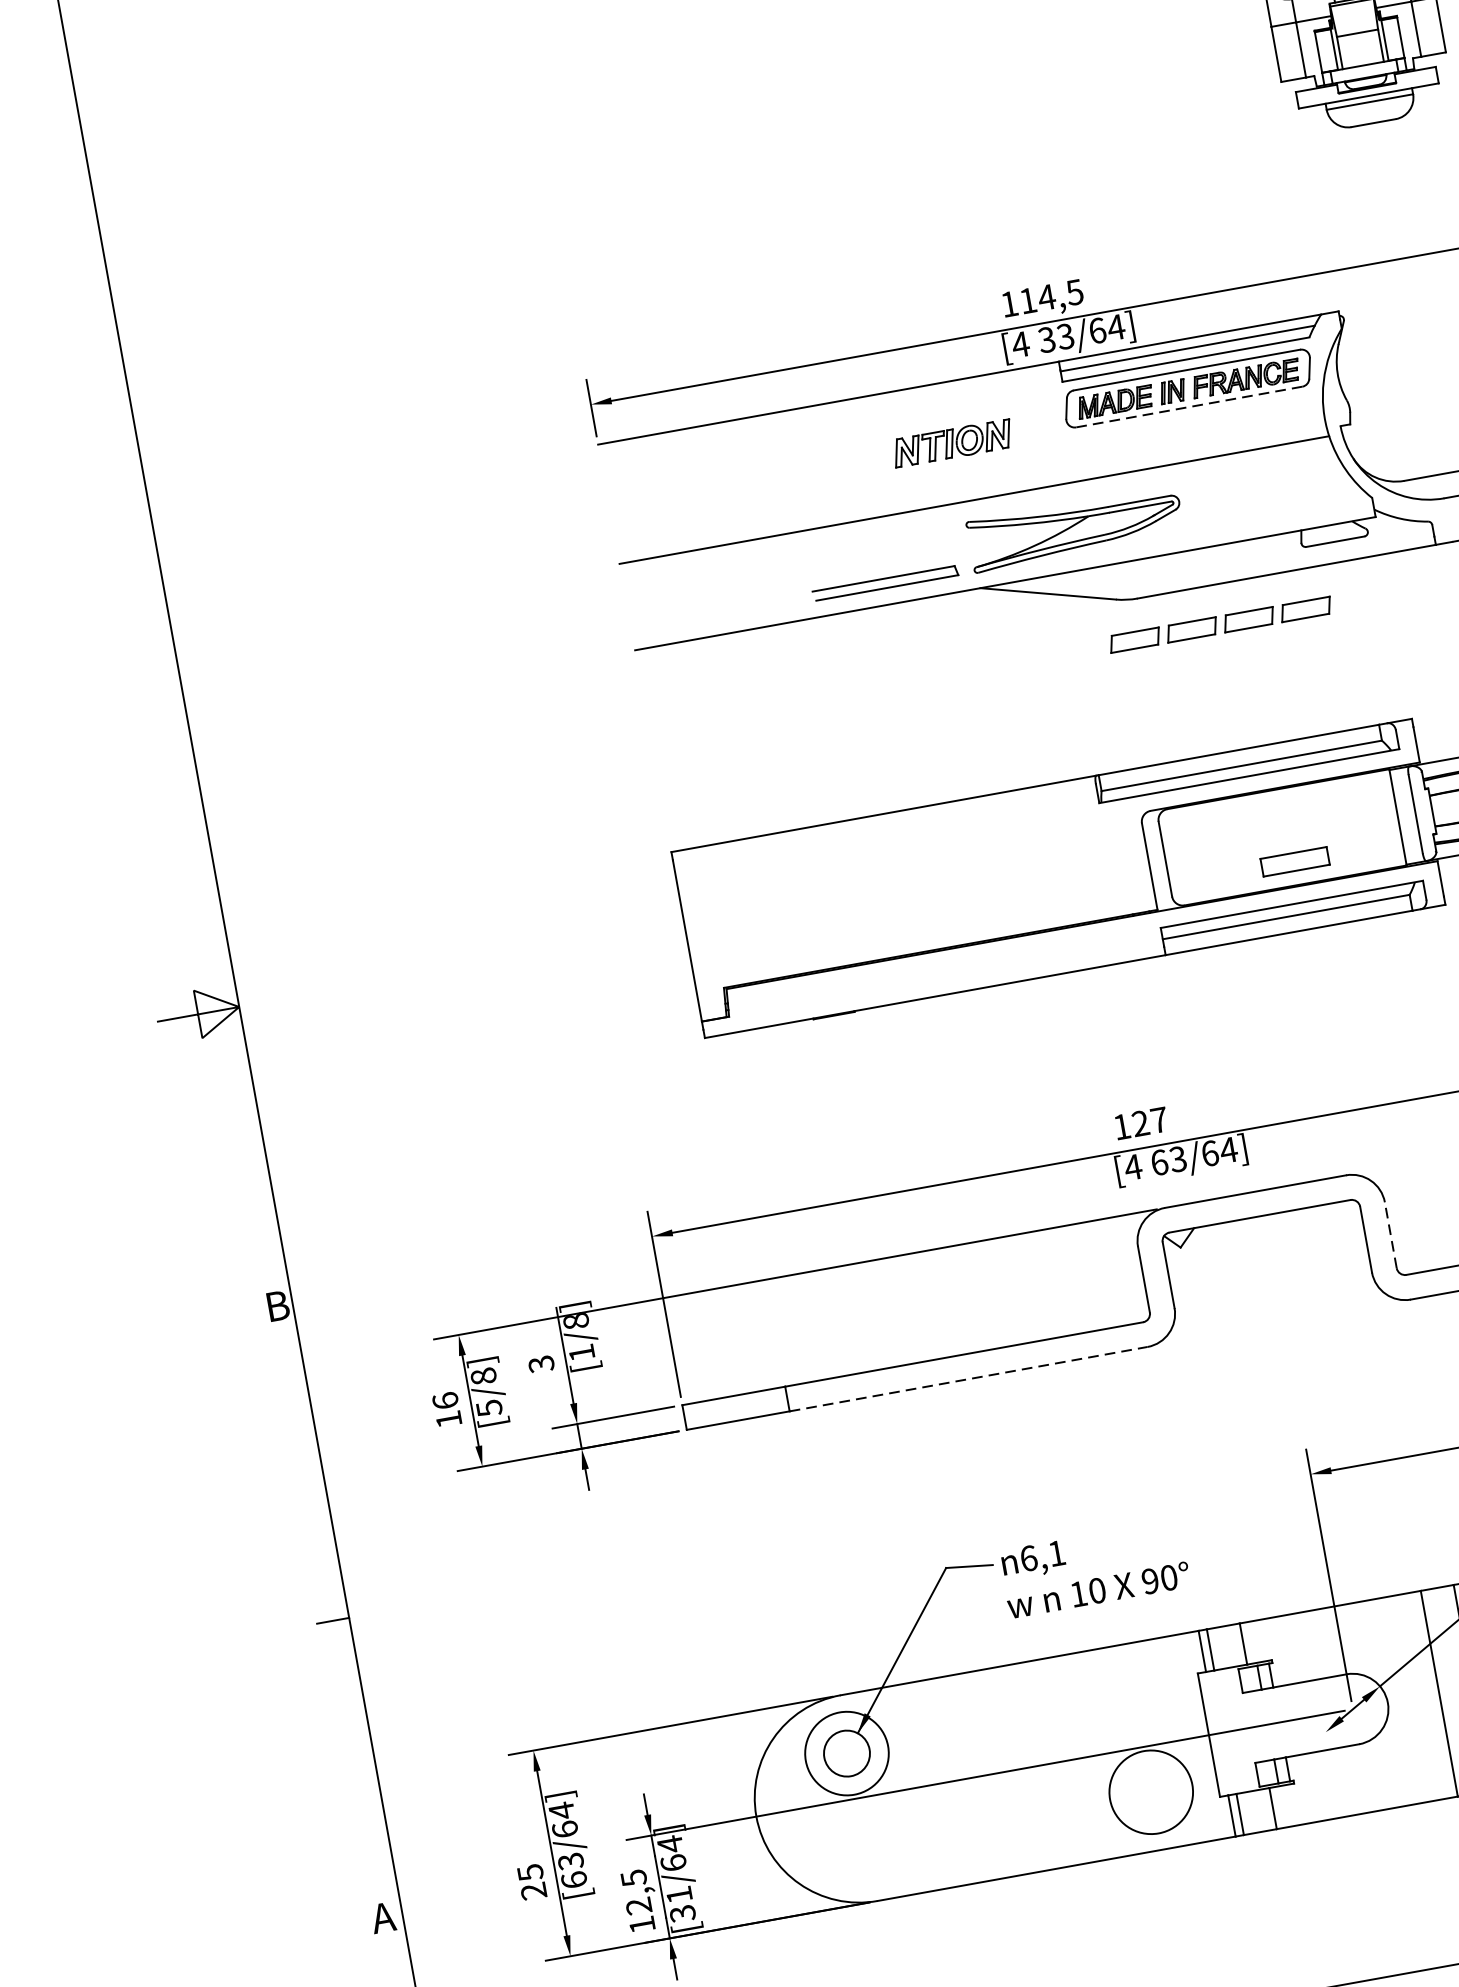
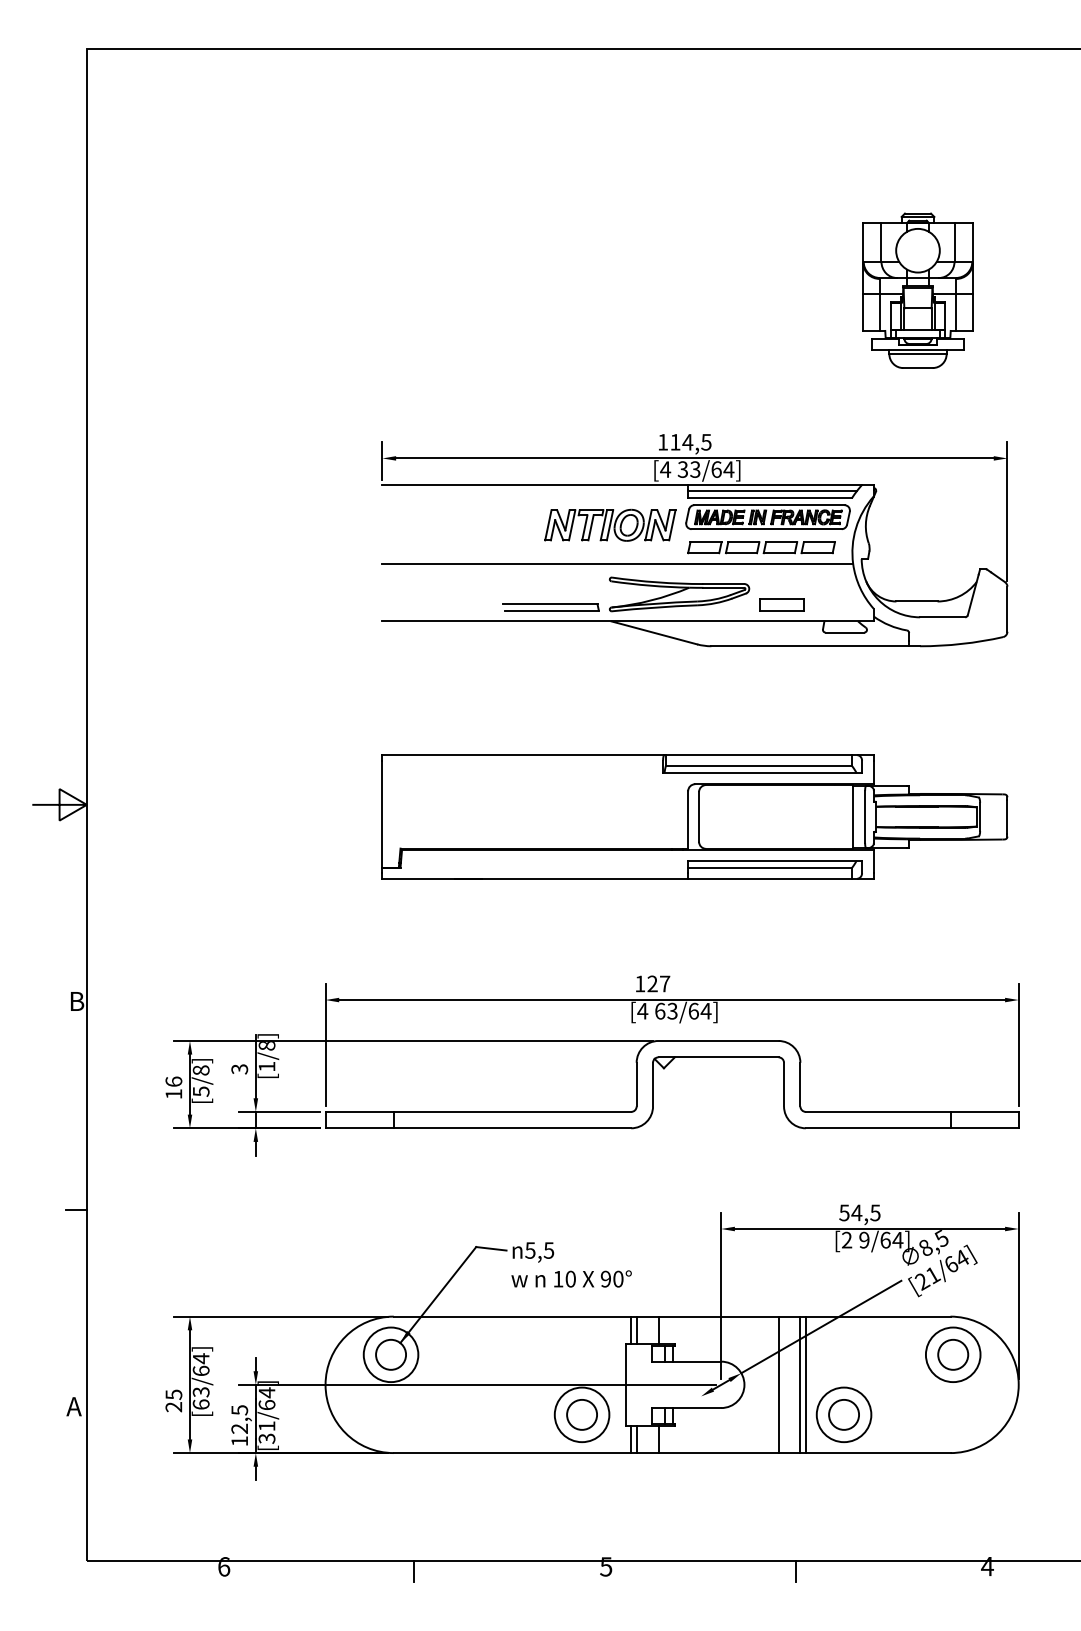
line: (1189, 407) -> (766, 529), dashed -> solid
part: (952, 442) -> (610, 524), size x1.67
part: (1220, 624) -> (761, 547), moved
part: (1294, 861) -> (781, 604), moved
line: (1390, 1235) -> (800, 1084), dashed -> solid
line: (968, 1379) -> (512, 1128), dashed -> solid
text: (1042, 1556) -> (539, 1250), 6,1 -> 5,5
circle: (1150, 1791) -> (581, 1414), added

